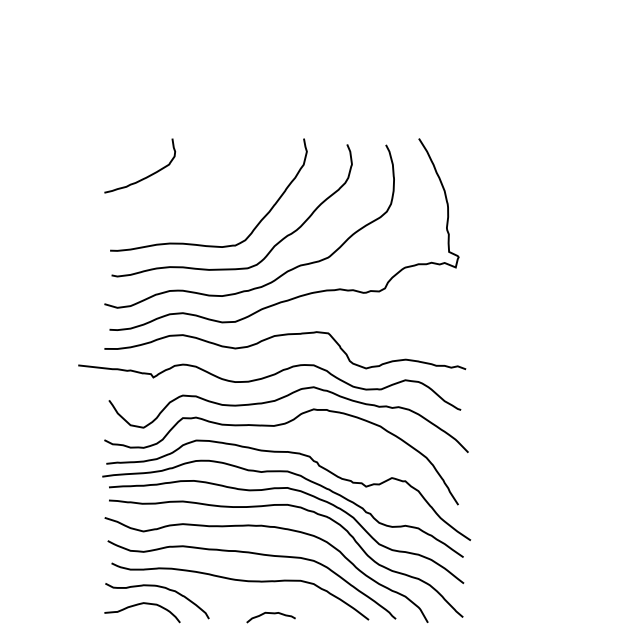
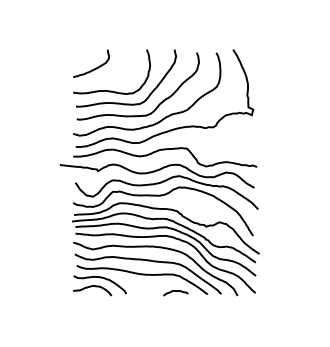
curve: (179, 218) -> (111, 90), added
curve: (270, 614) -> (175, 291), moved

